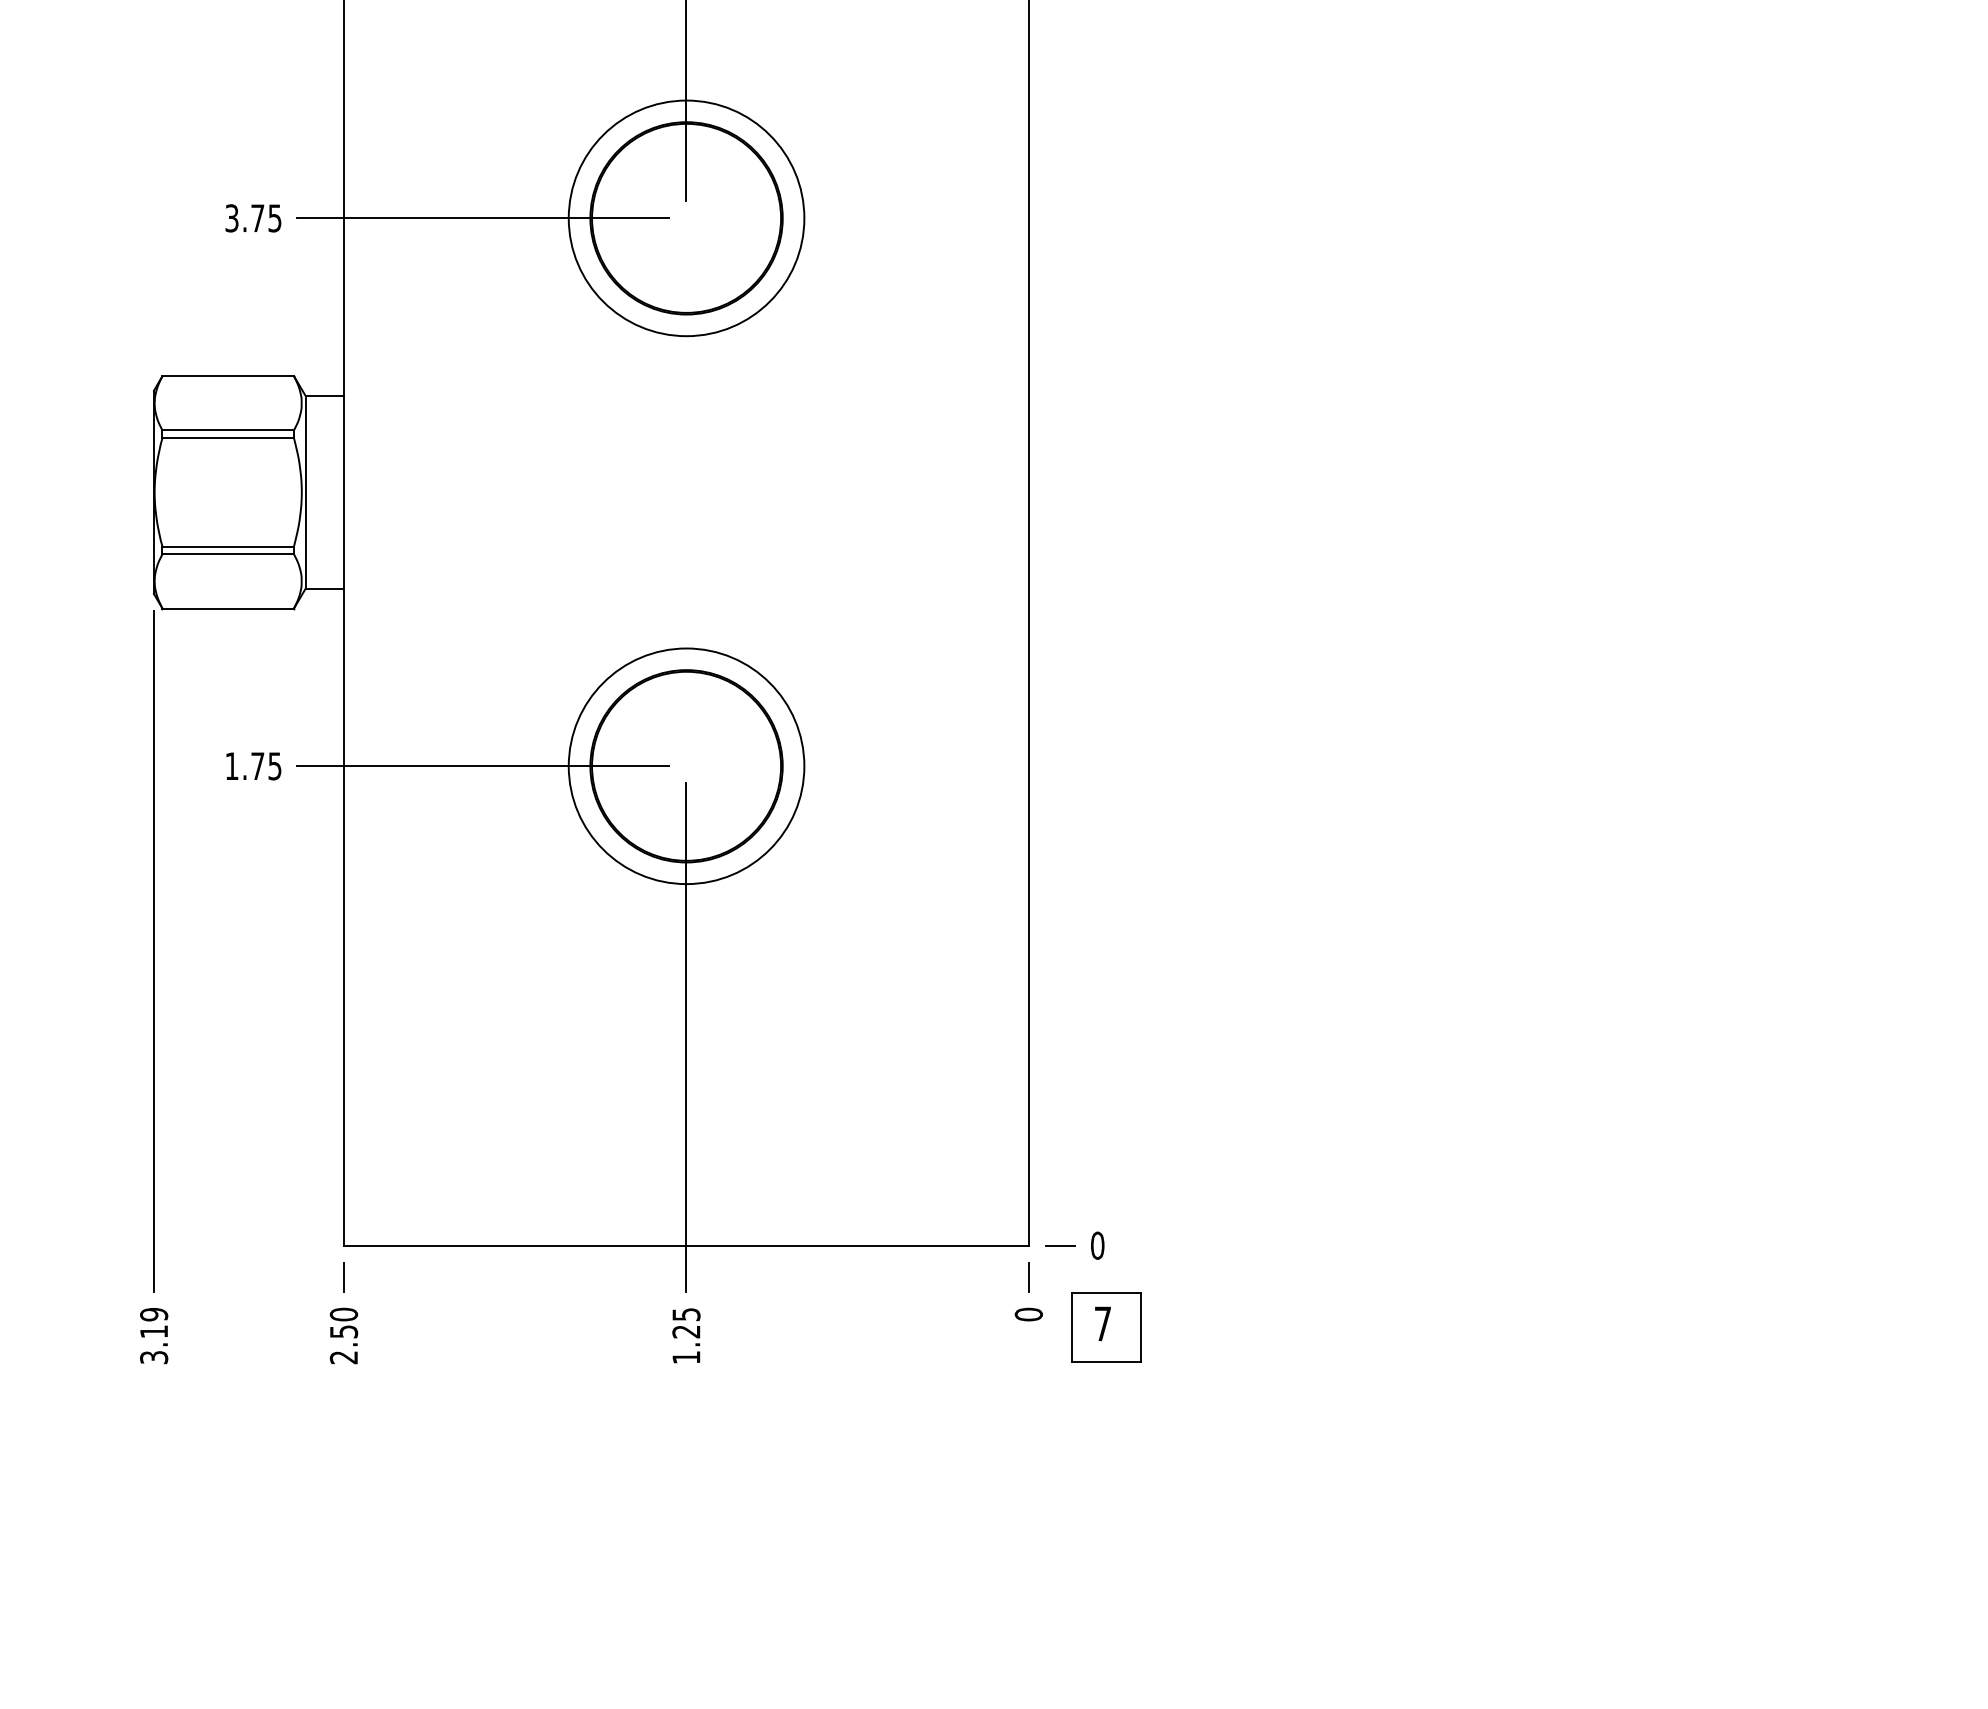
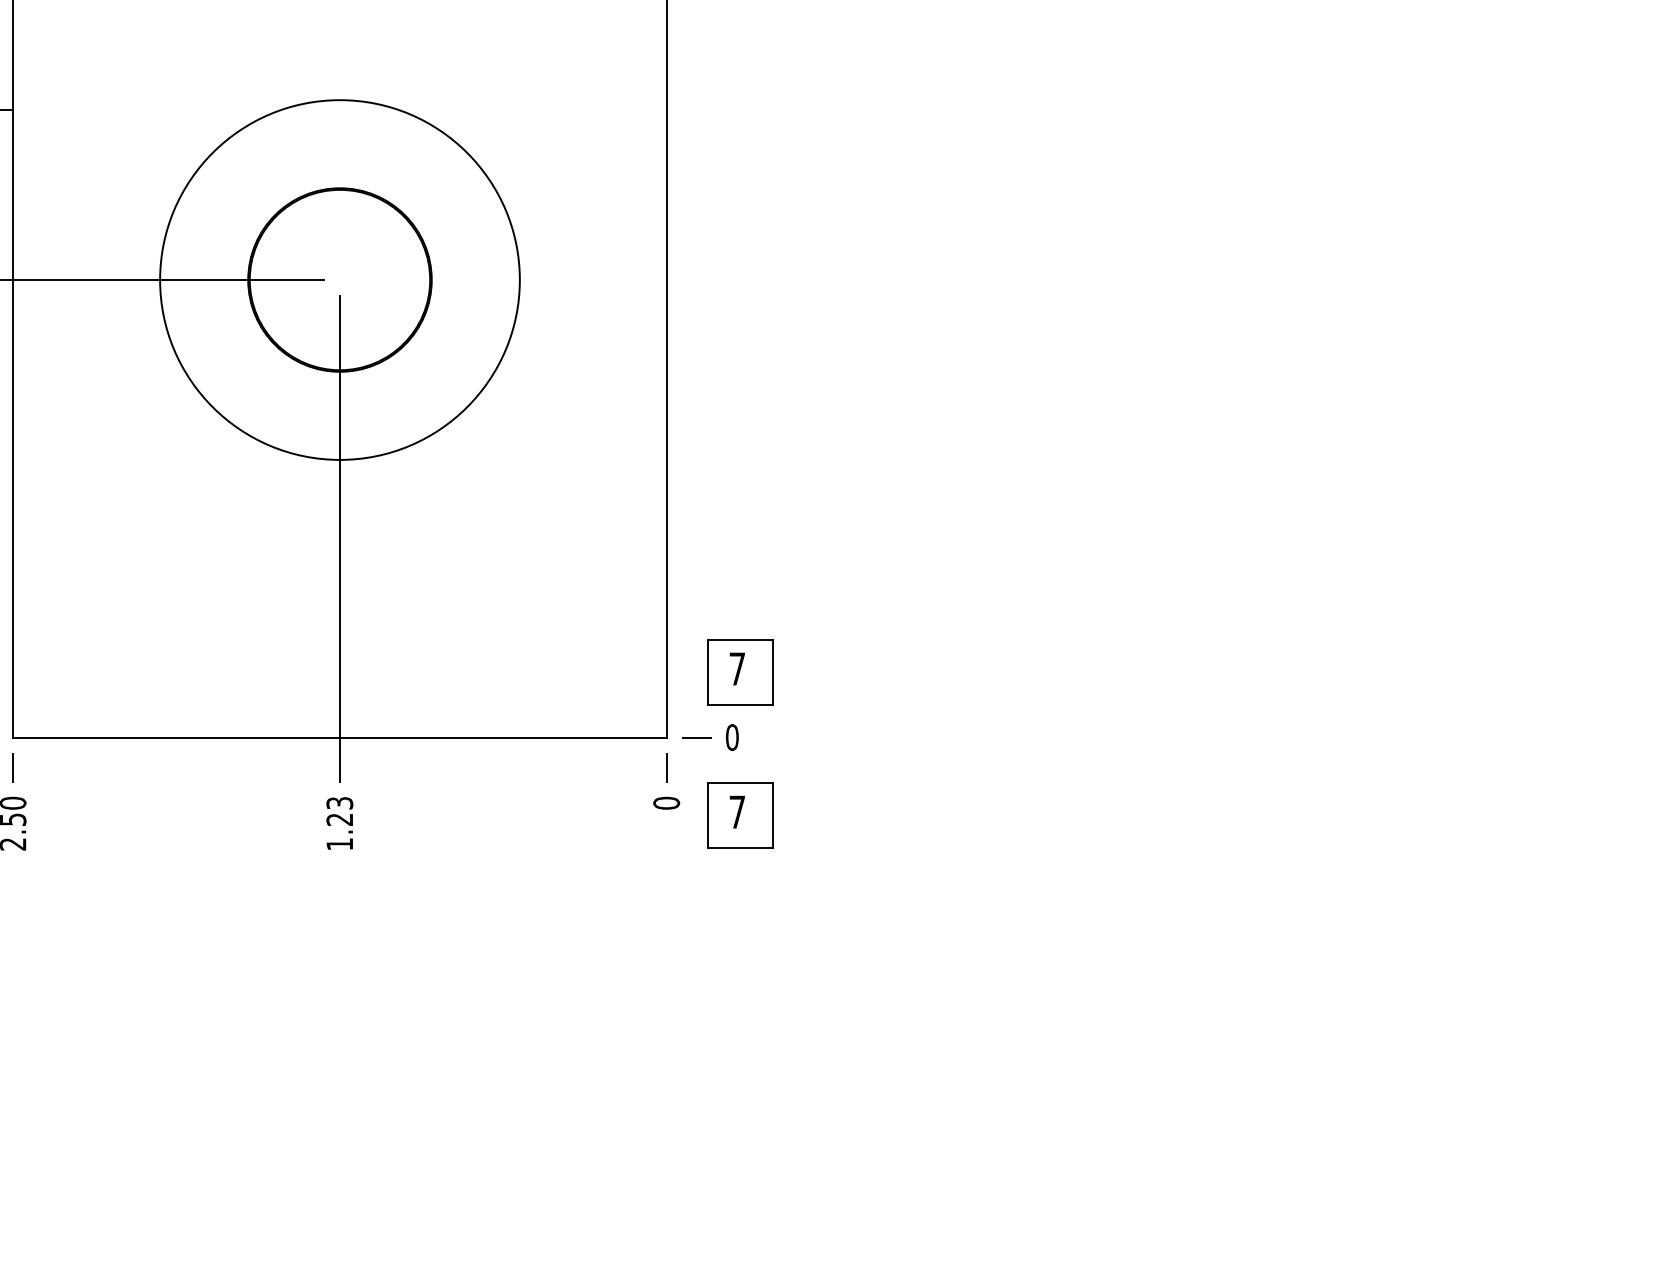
circle: (686, 766) -> (339, 280), size x1.6
part: (1106, 1177) -> (740, 672), added
text: (685, 1314) -> (338, 803), 1.25 -> 1.23

